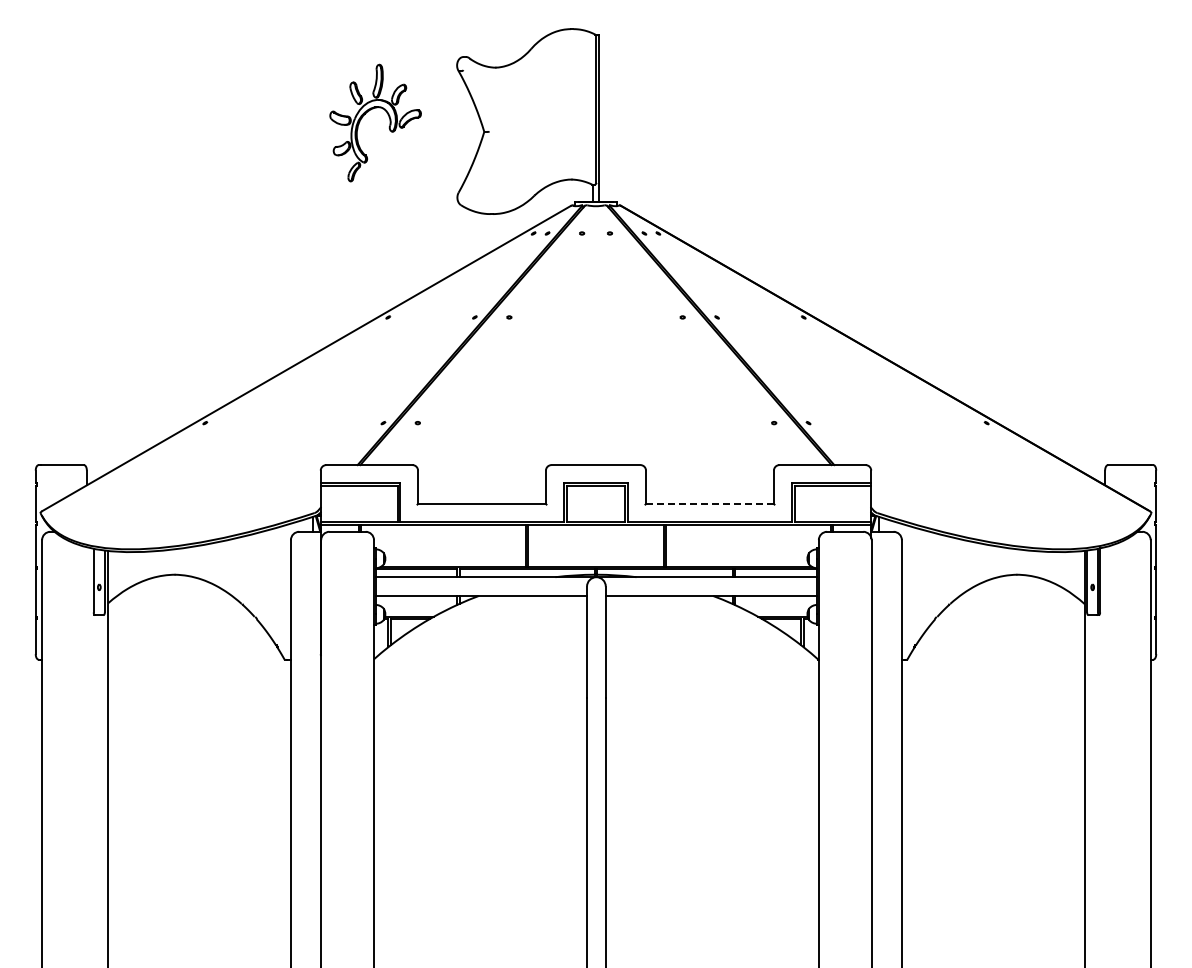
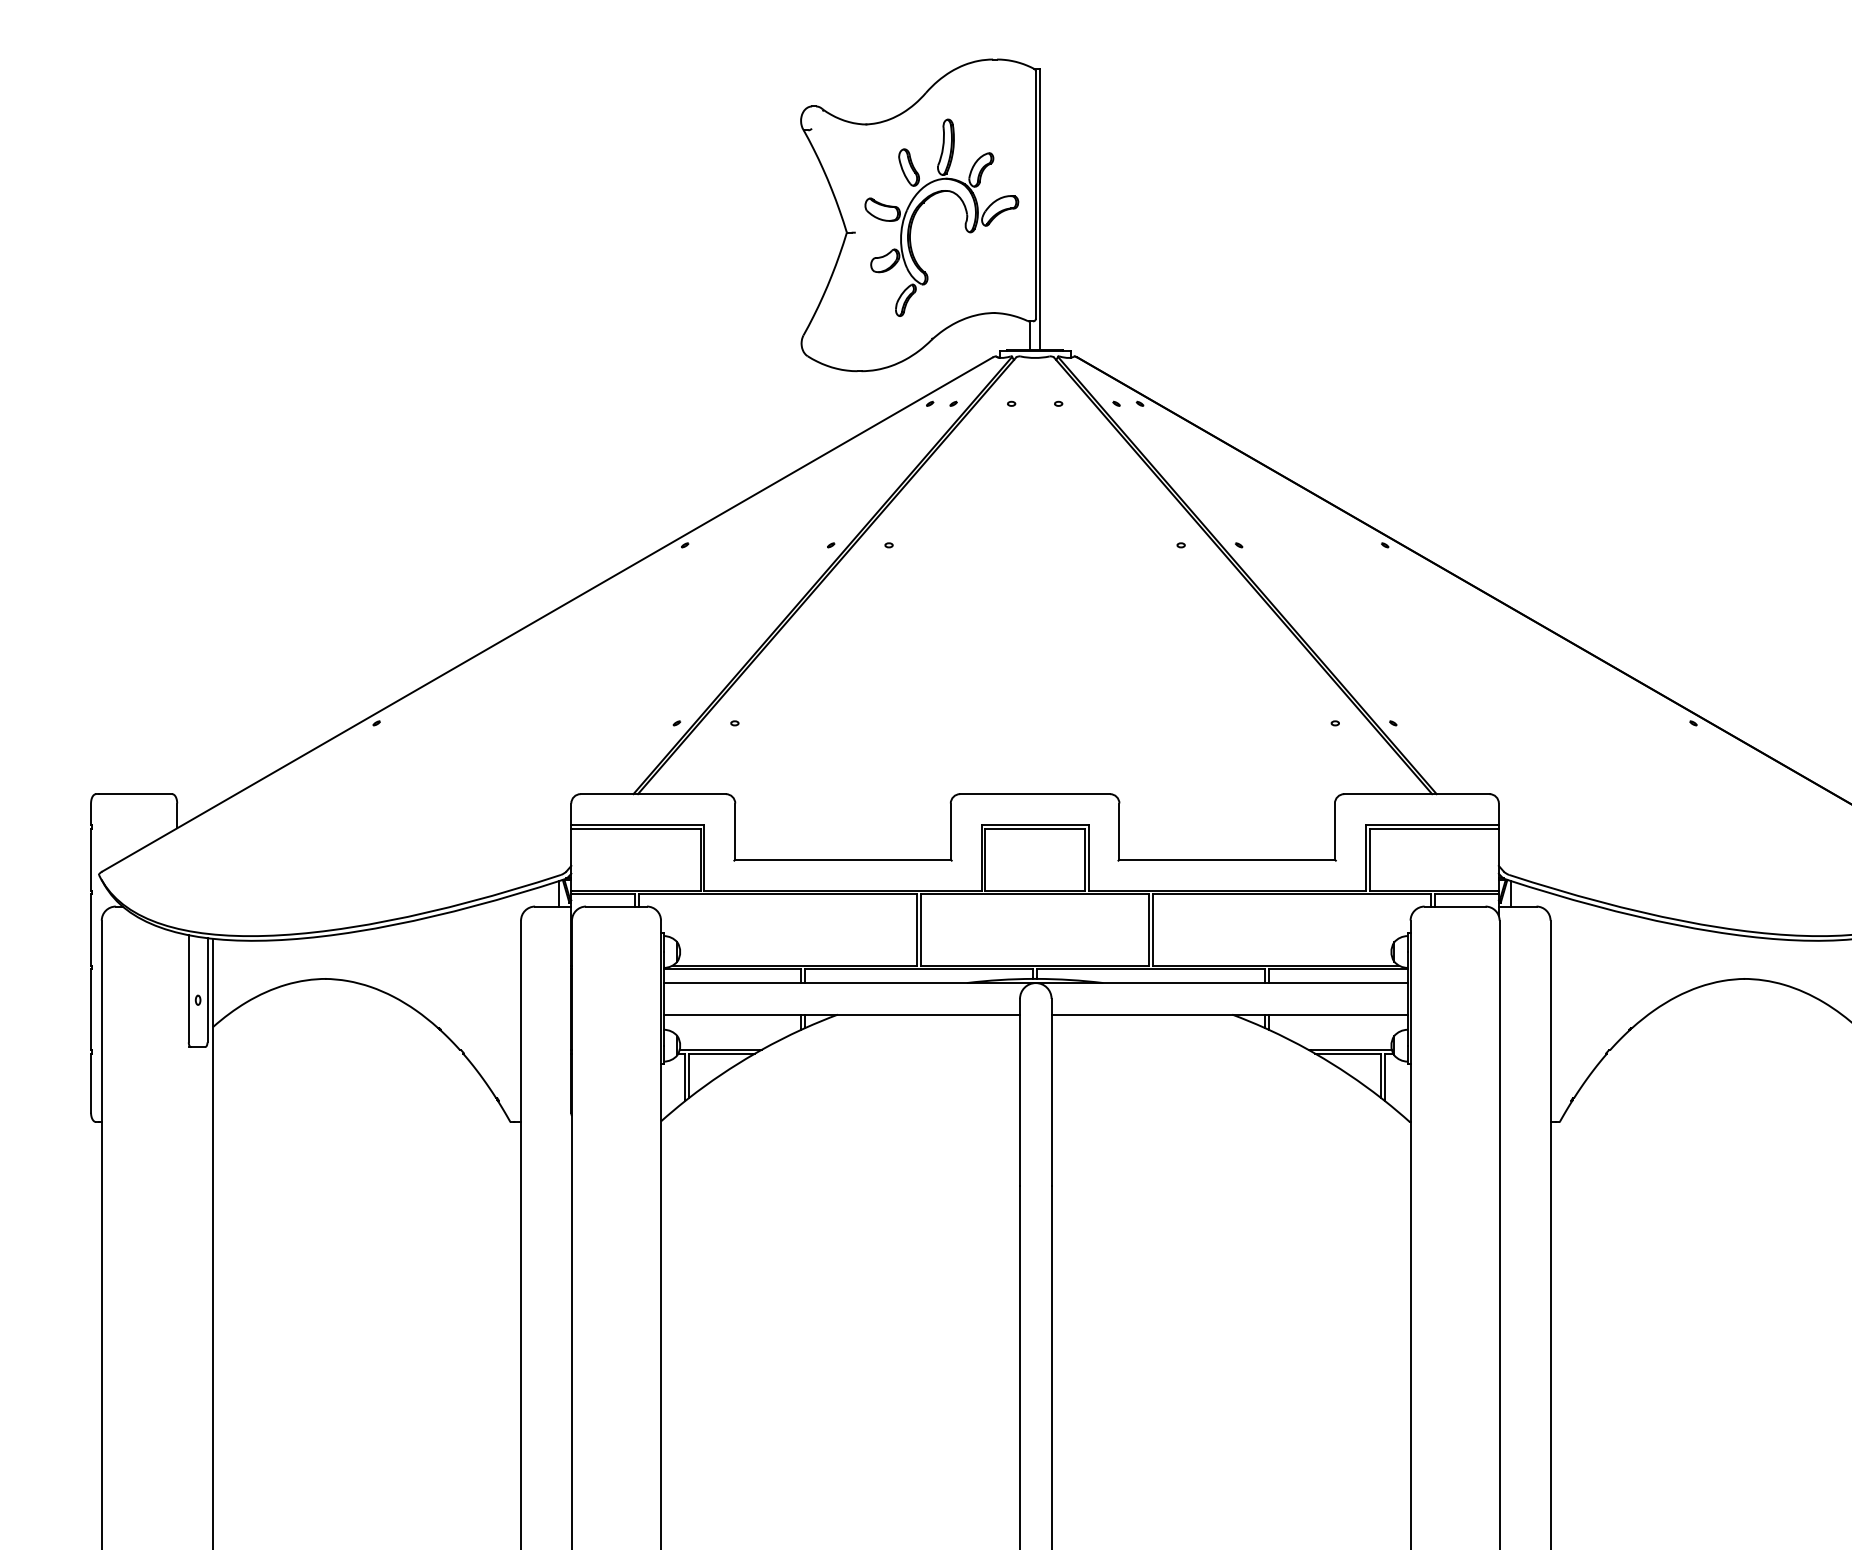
part: (369, 111) -> (931, 198), moved
line: (709, 504) -> (1226, 860), dashed -> solid

